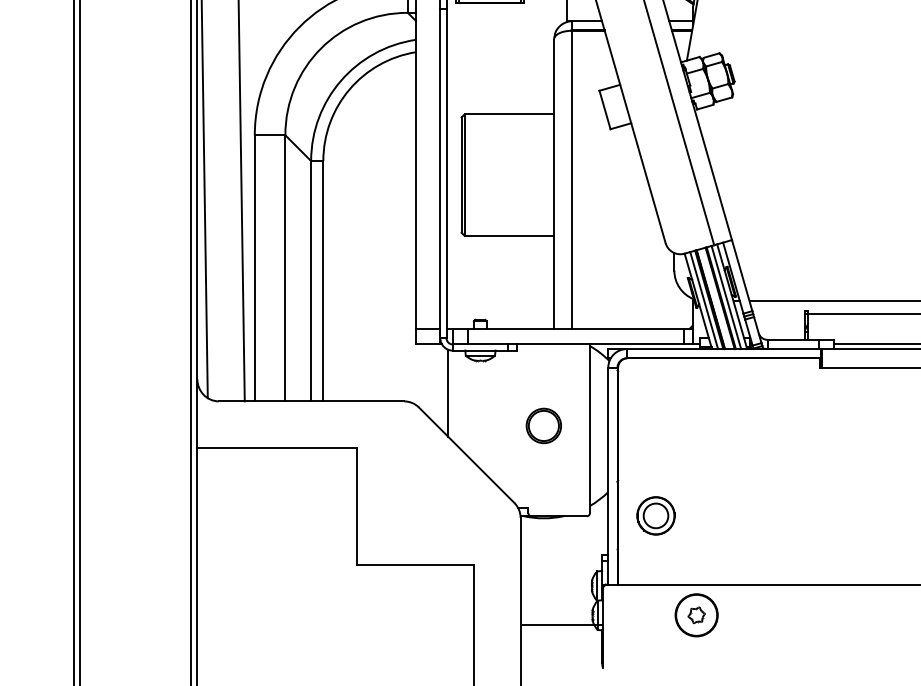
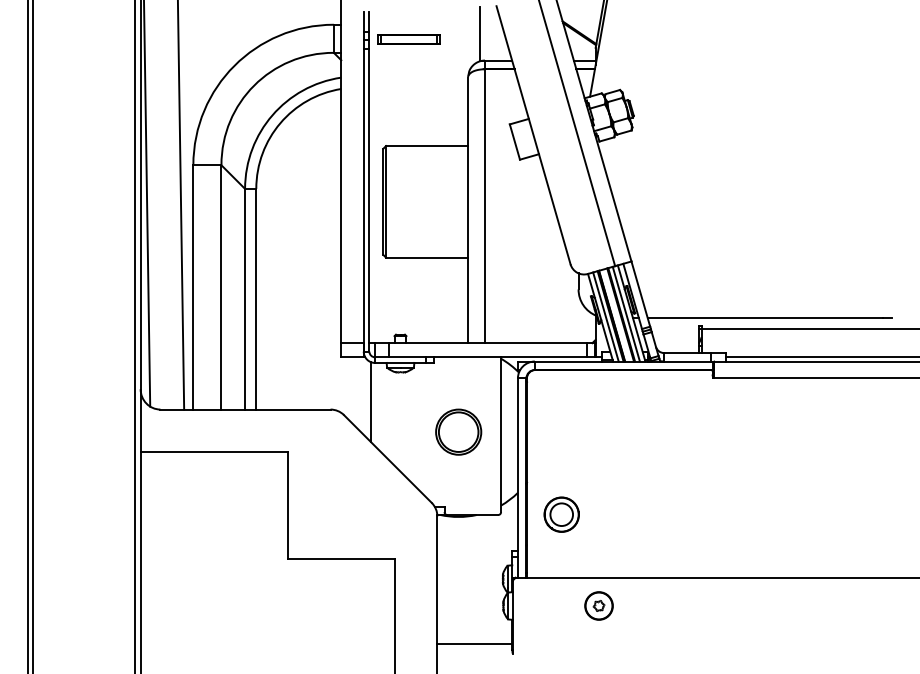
part: (543, 425) -> (458, 431), size x1.43
part: (696, 614) -> (598, 605), size x0.71
line: (561, 625) -> (474, 644), moved

